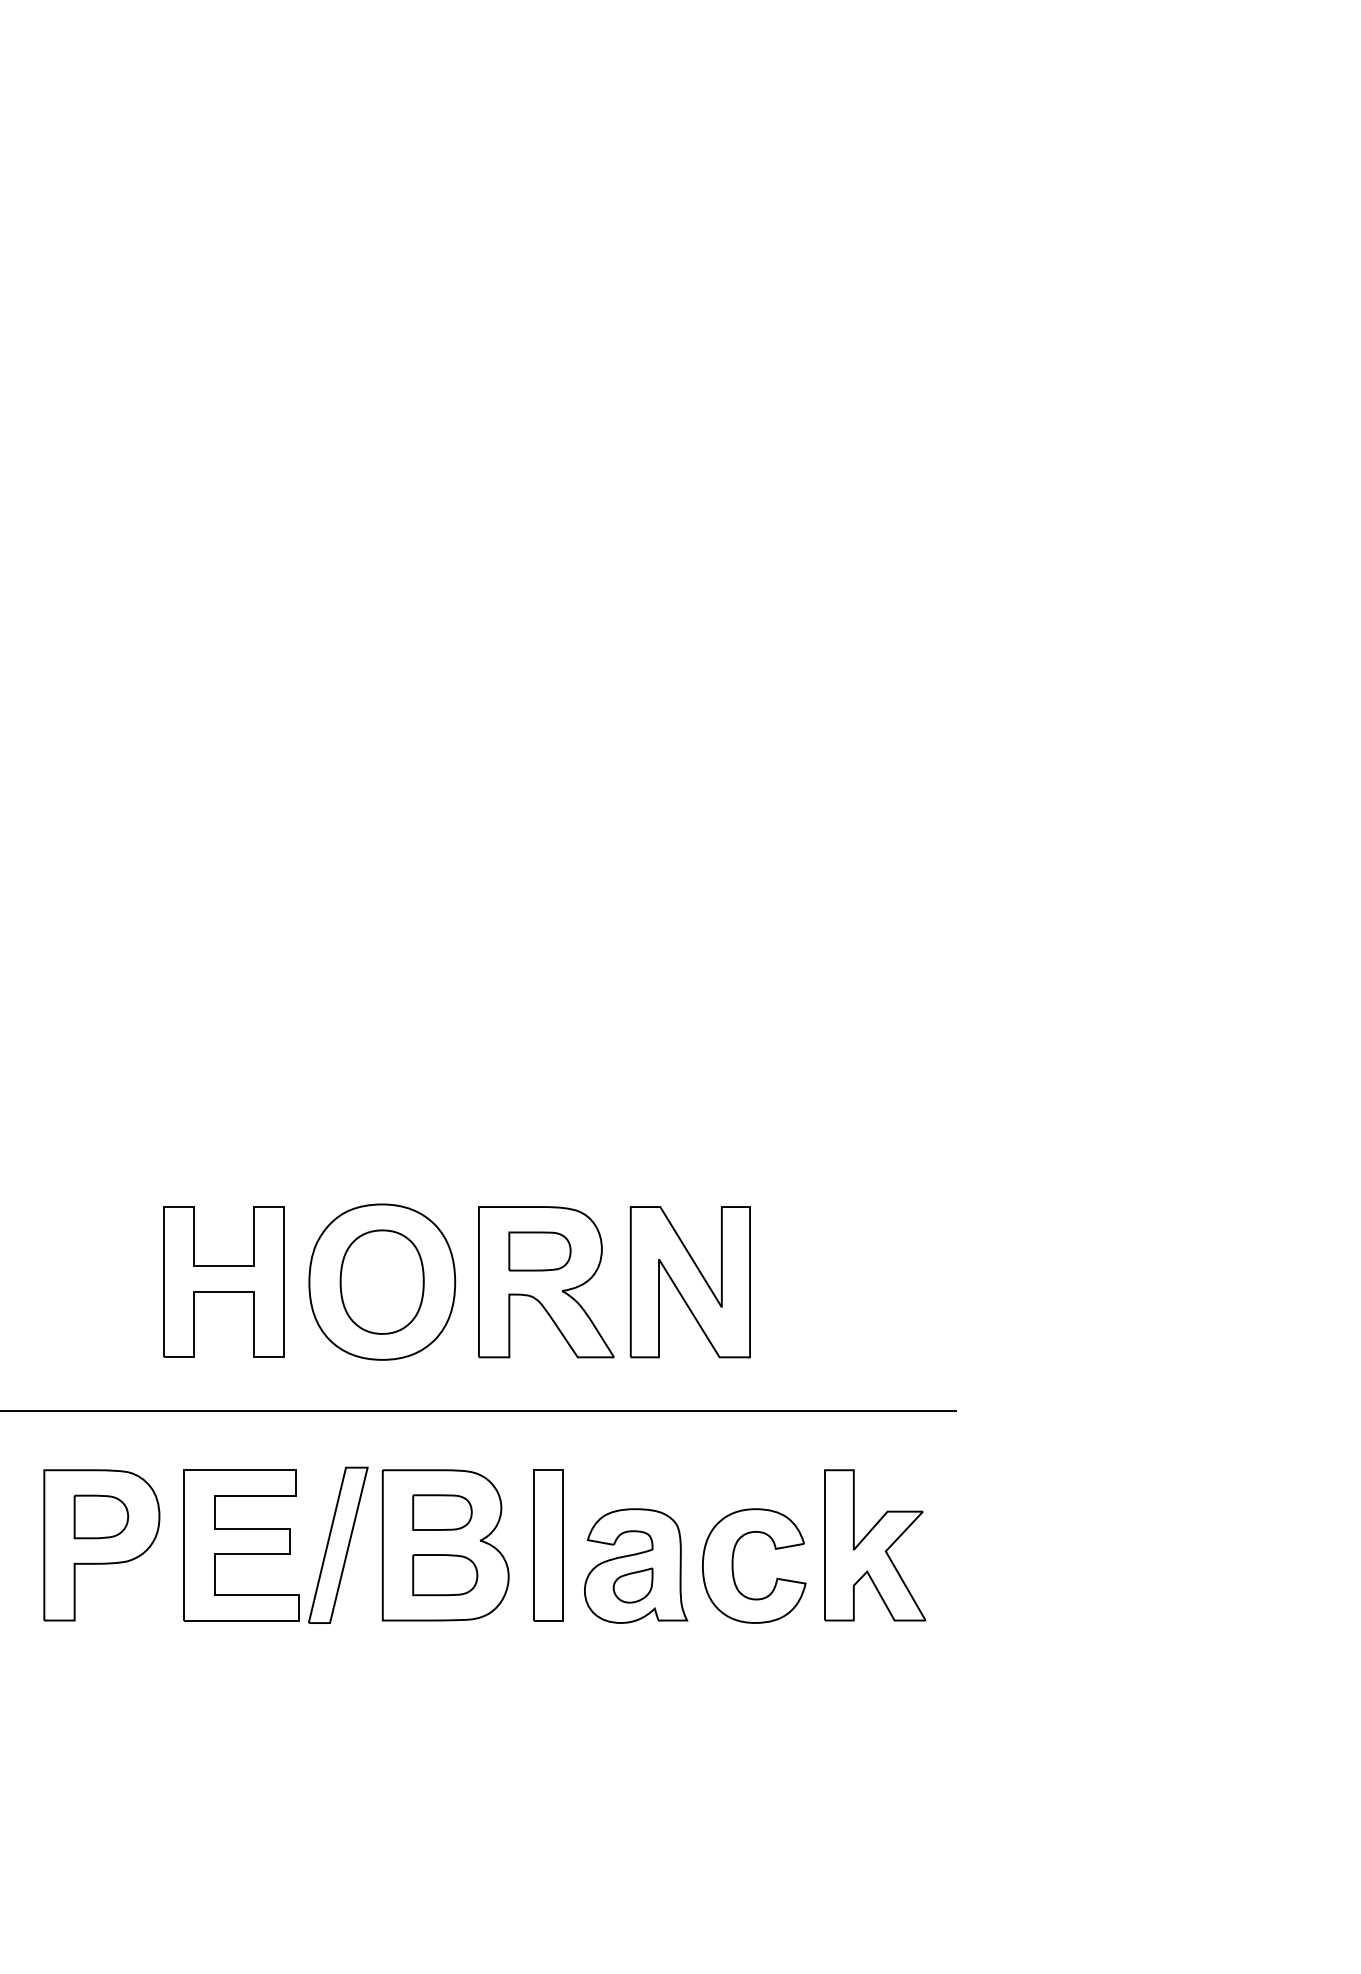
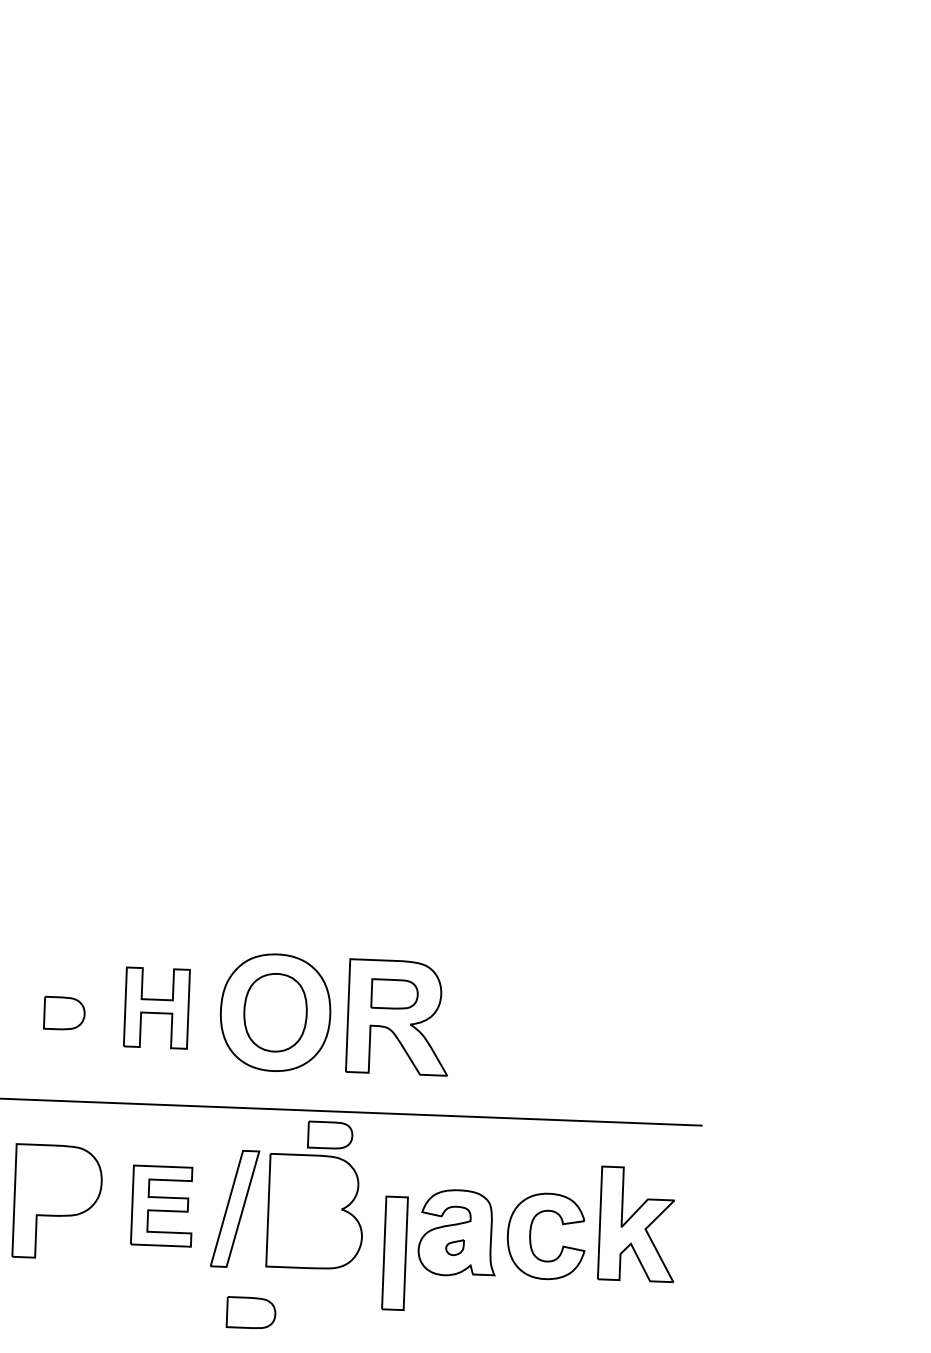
part: (223, 1281) -> (156, 1007), size x0.7
part: (689, 1282) -> (506, 1021), removed
part: (442, 1512) -> (330, 1135), moved
part: (101, 1516) -> (64, 1013), moved
part: (241, 1545) -> (162, 1206), size x0.7
part: (548, 1545) -> (394, 1253), moved
part: (445, 1575) -> (251, 1313), moved
part: (632, 1585) -> (454, 1247), size x0.6

